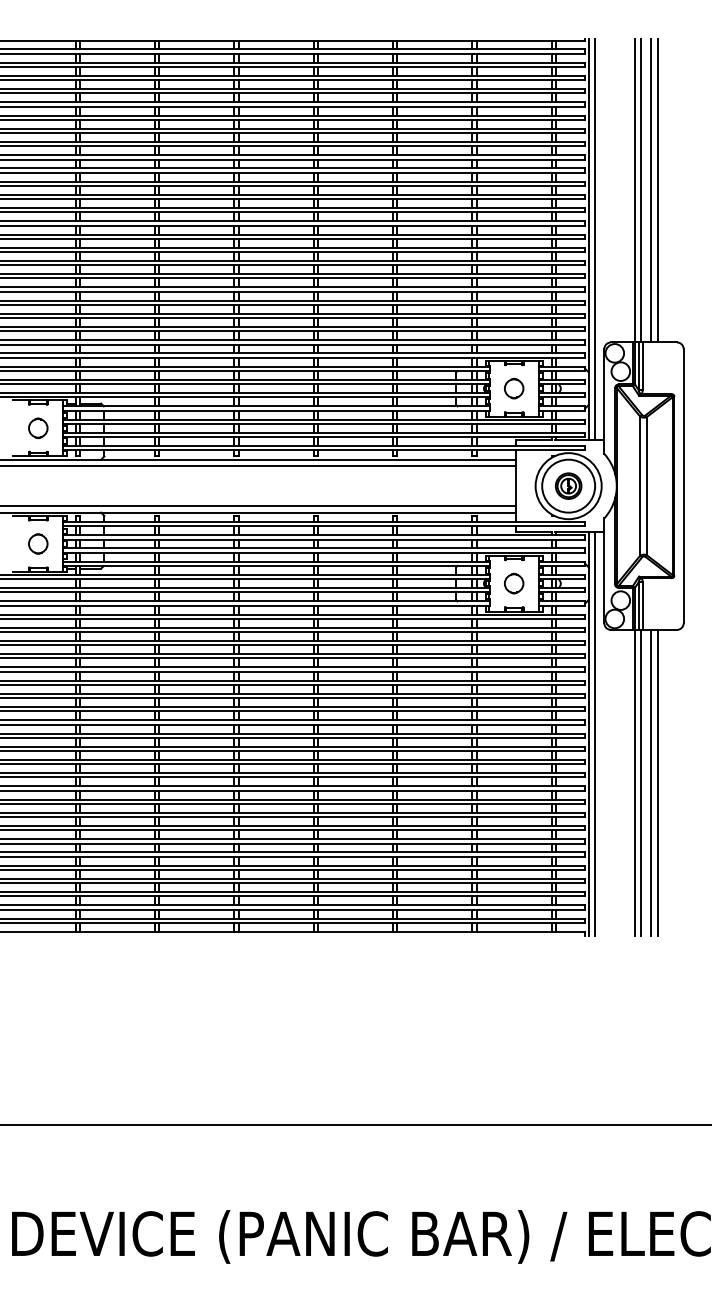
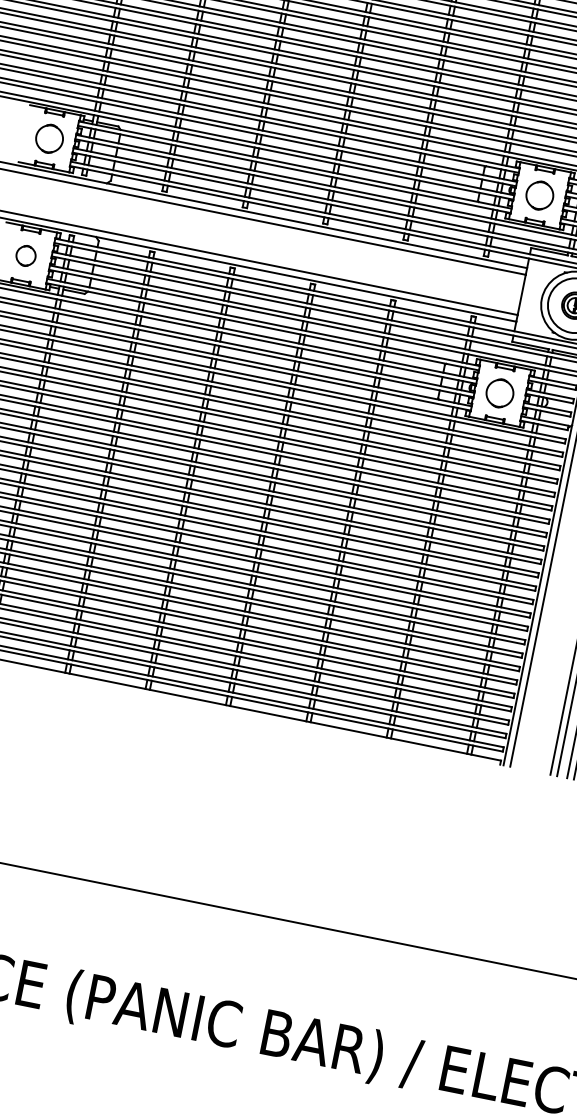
part: (514, 388) -> (540, 195), size x1.4
part: (38, 427) -> (50, 137), size x1.4
part: (514, 583) -> (500, 393), size x1.4

